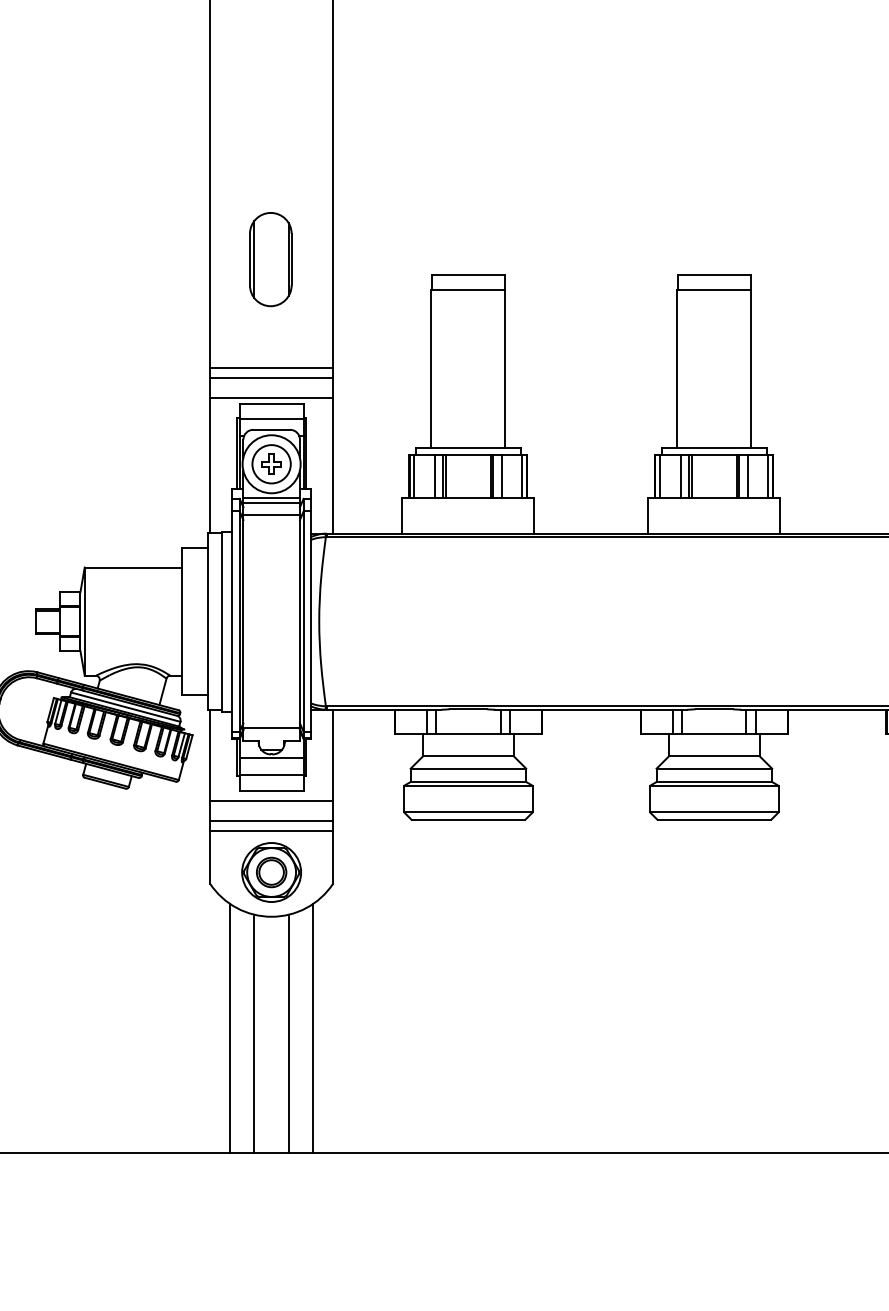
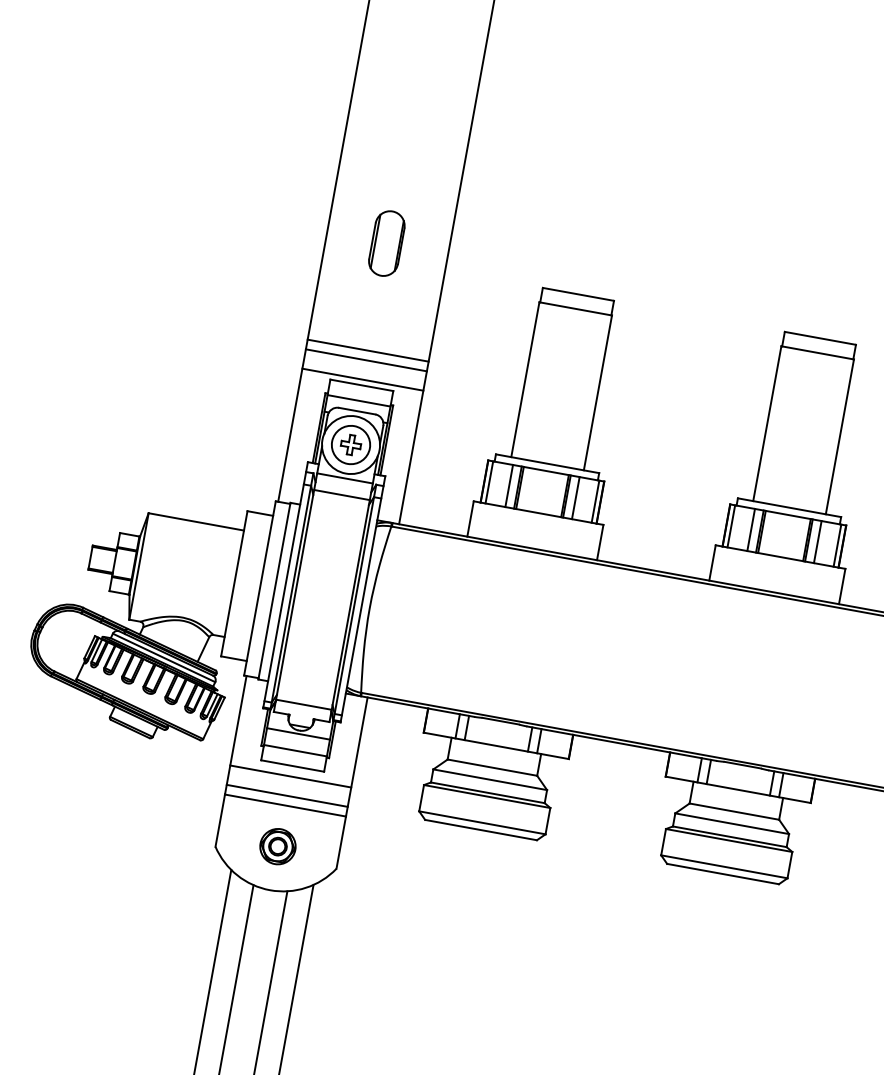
part: (270, 259) -> (386, 243), size x0.7
line: (271, 502) -> (344, 482), removed
part: (271, 872) -> (277, 846), size x0.6

